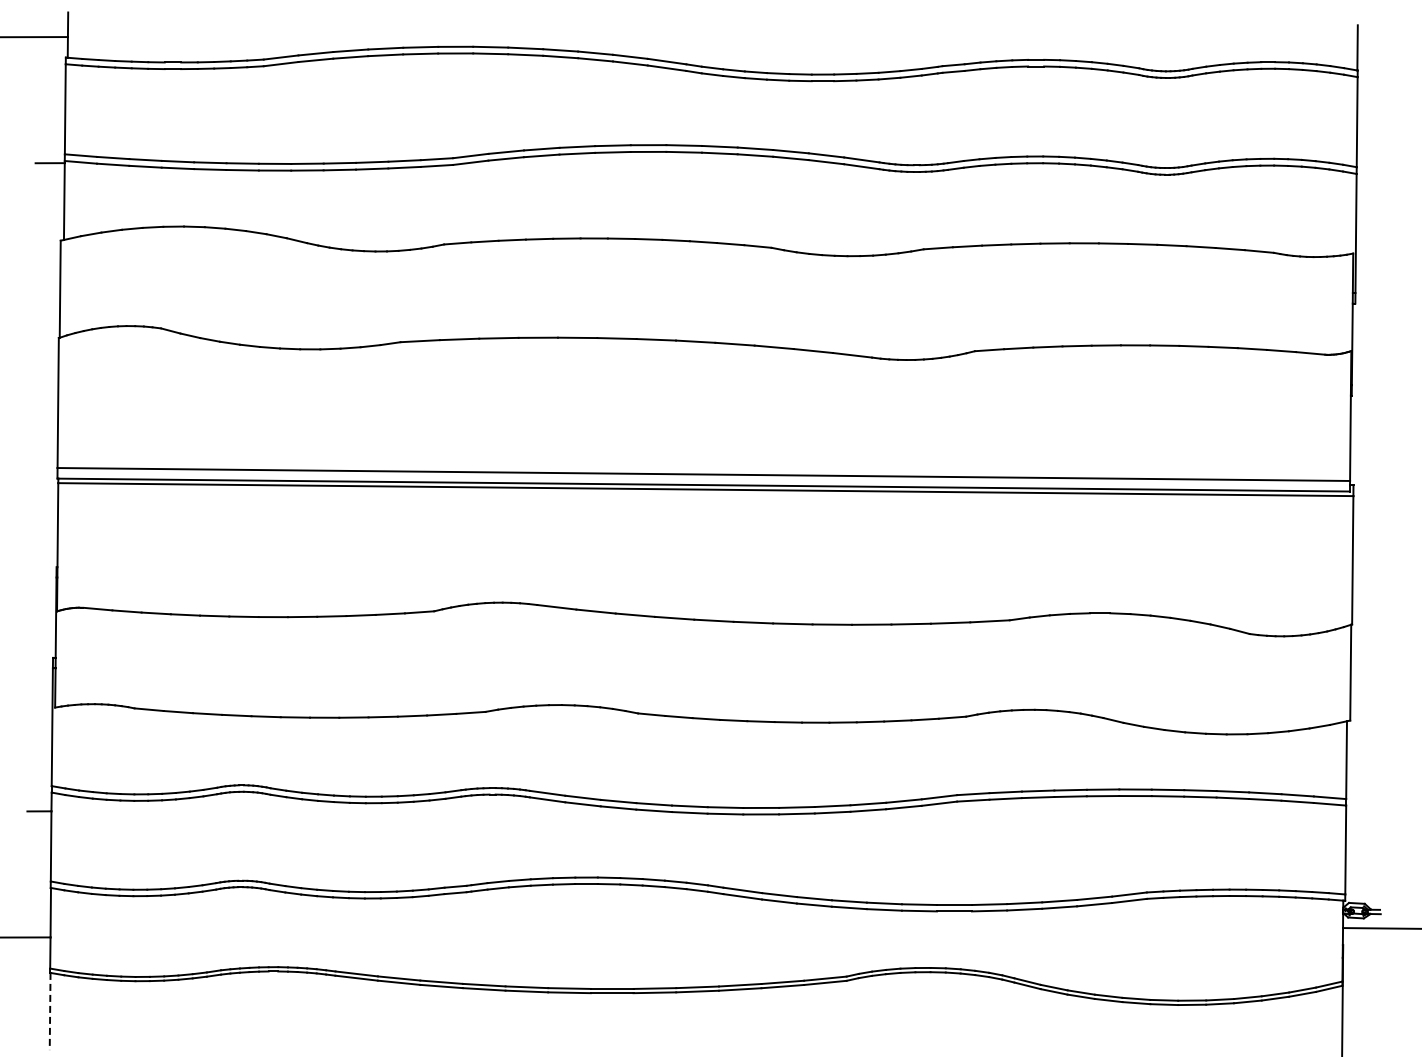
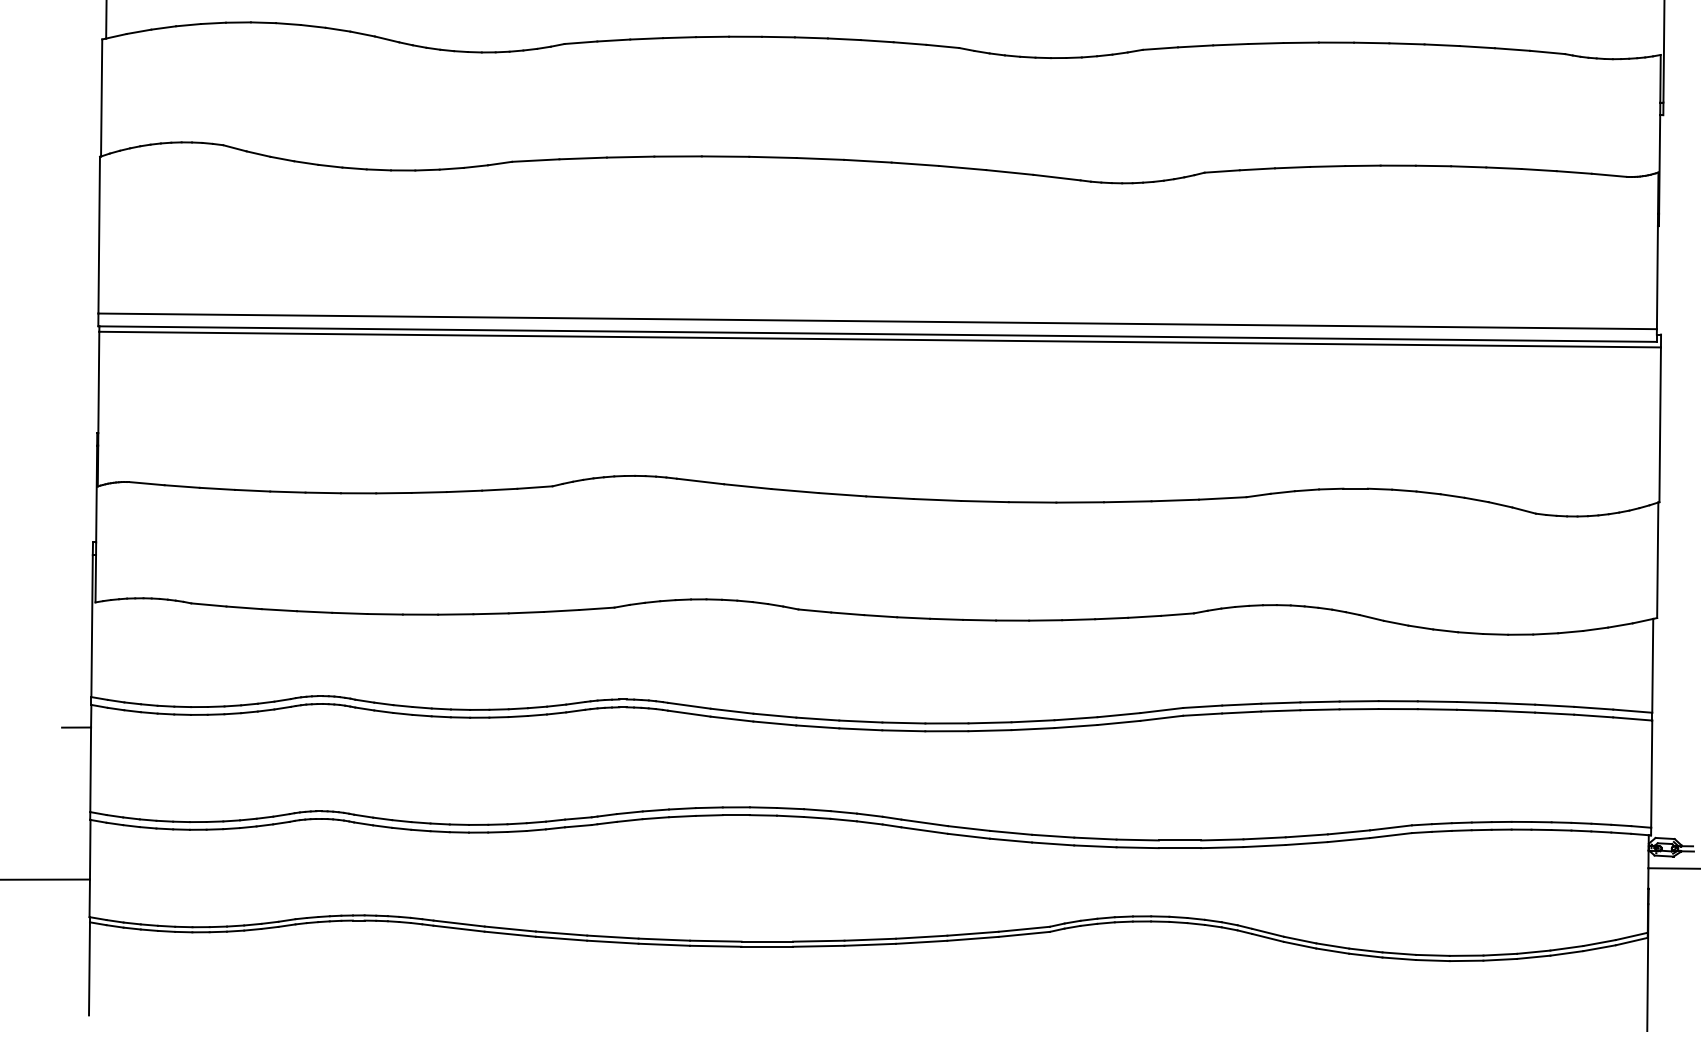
line: (50, 1011) -> (89, 968), dashed -> solid

